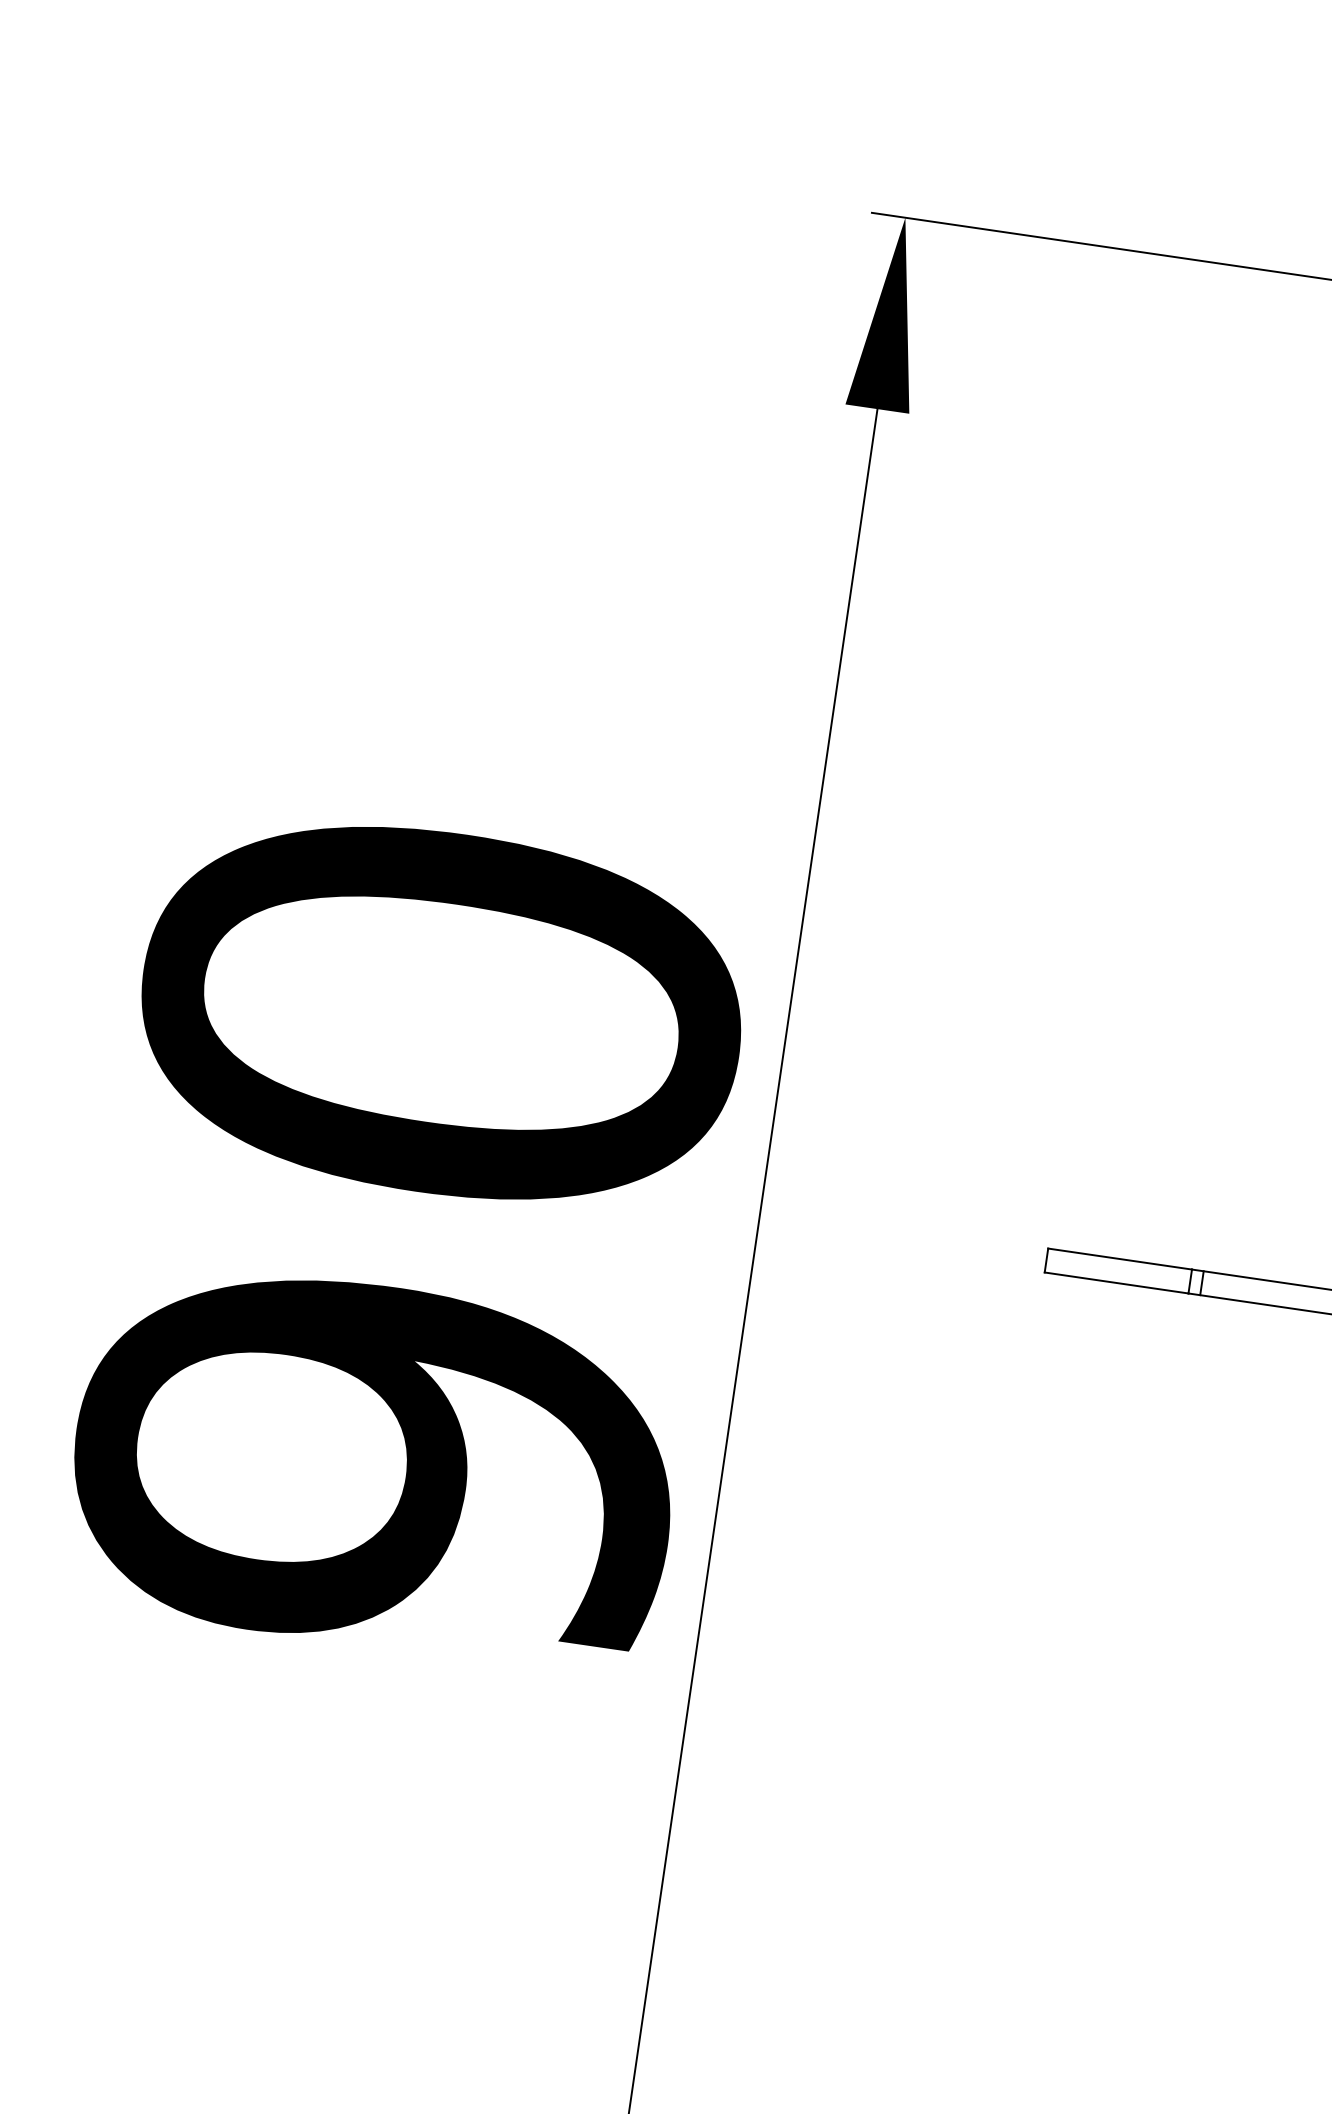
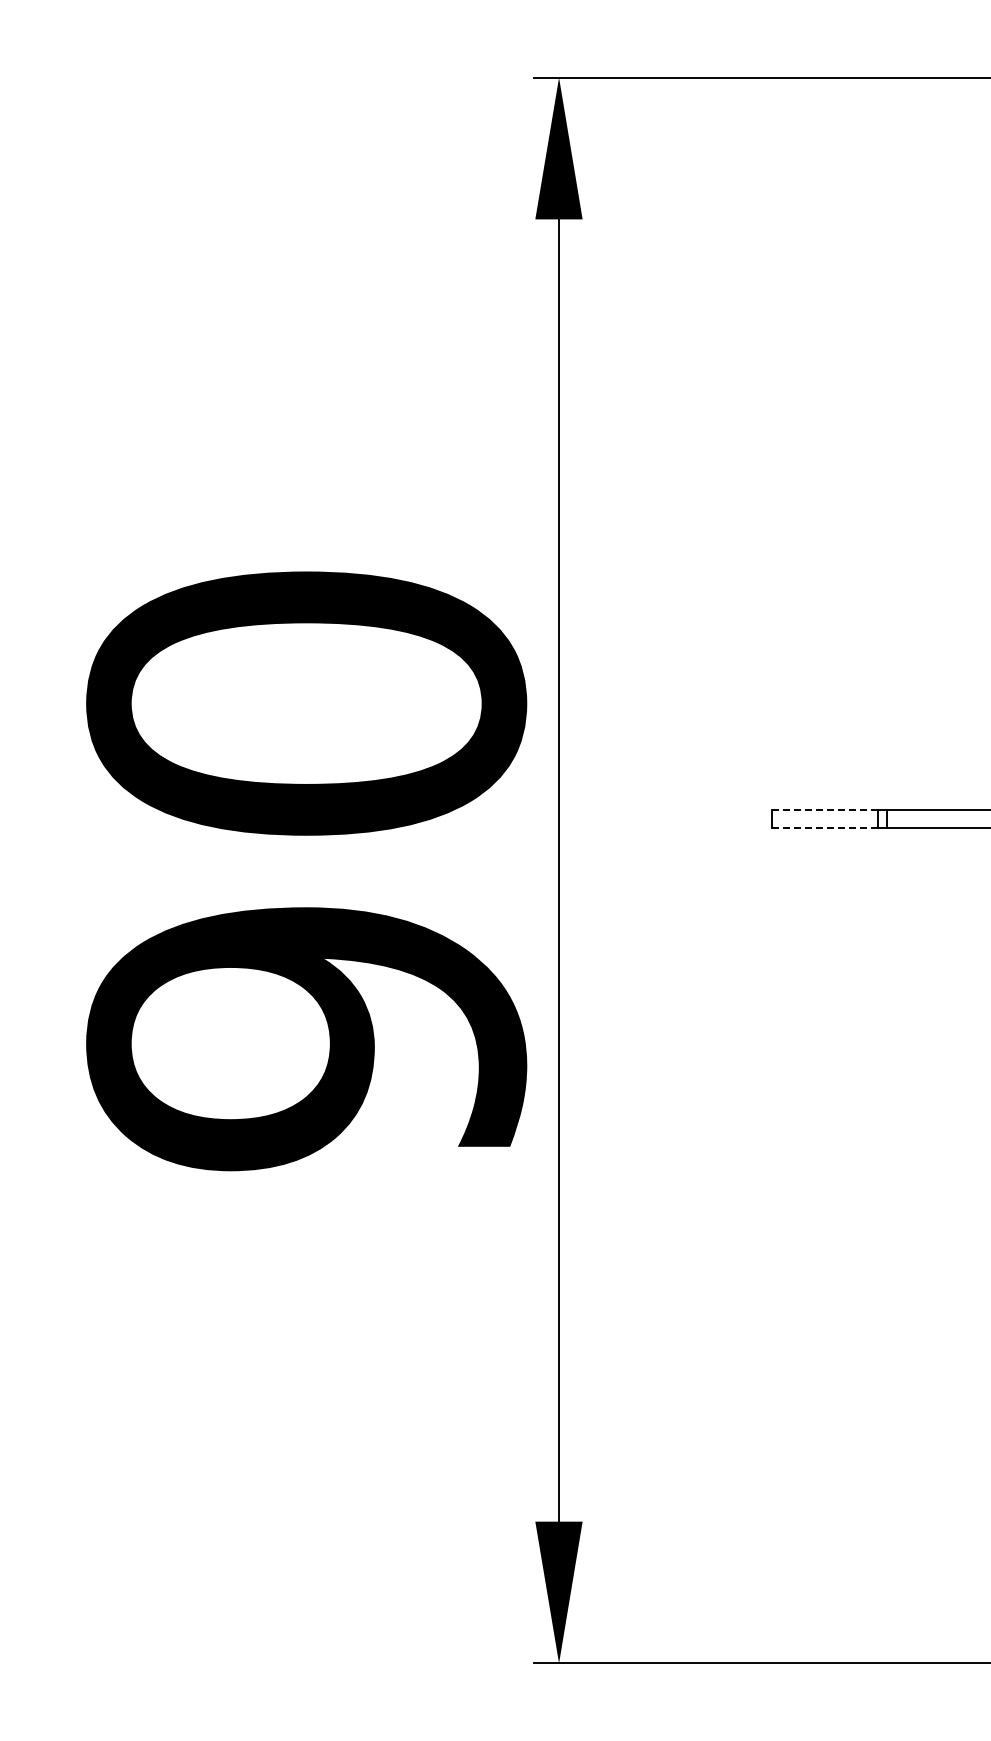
line: (1119, 1259) -> (824, 810), solid -> dashed
line: (1117, 1282) -> (825, 827), solid -> dashed

